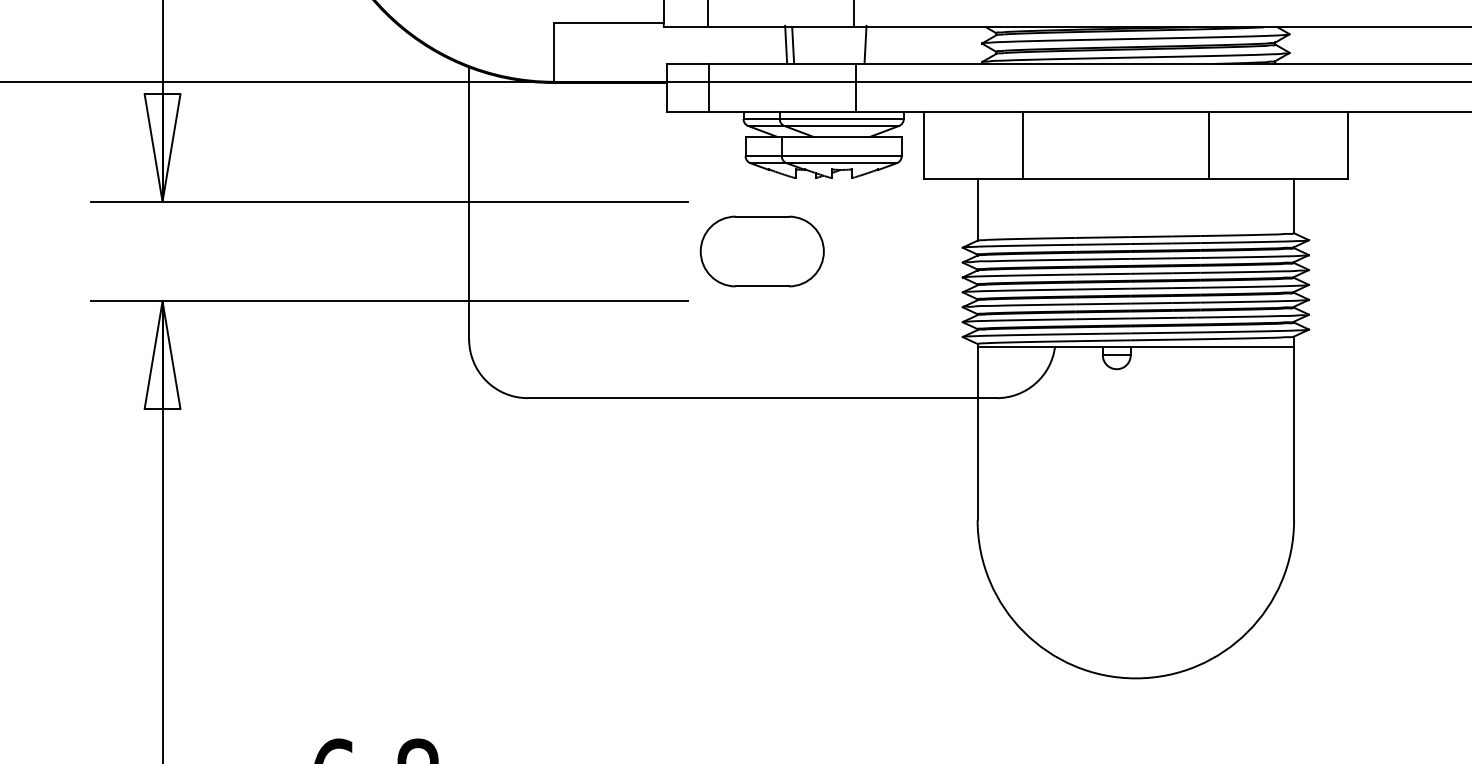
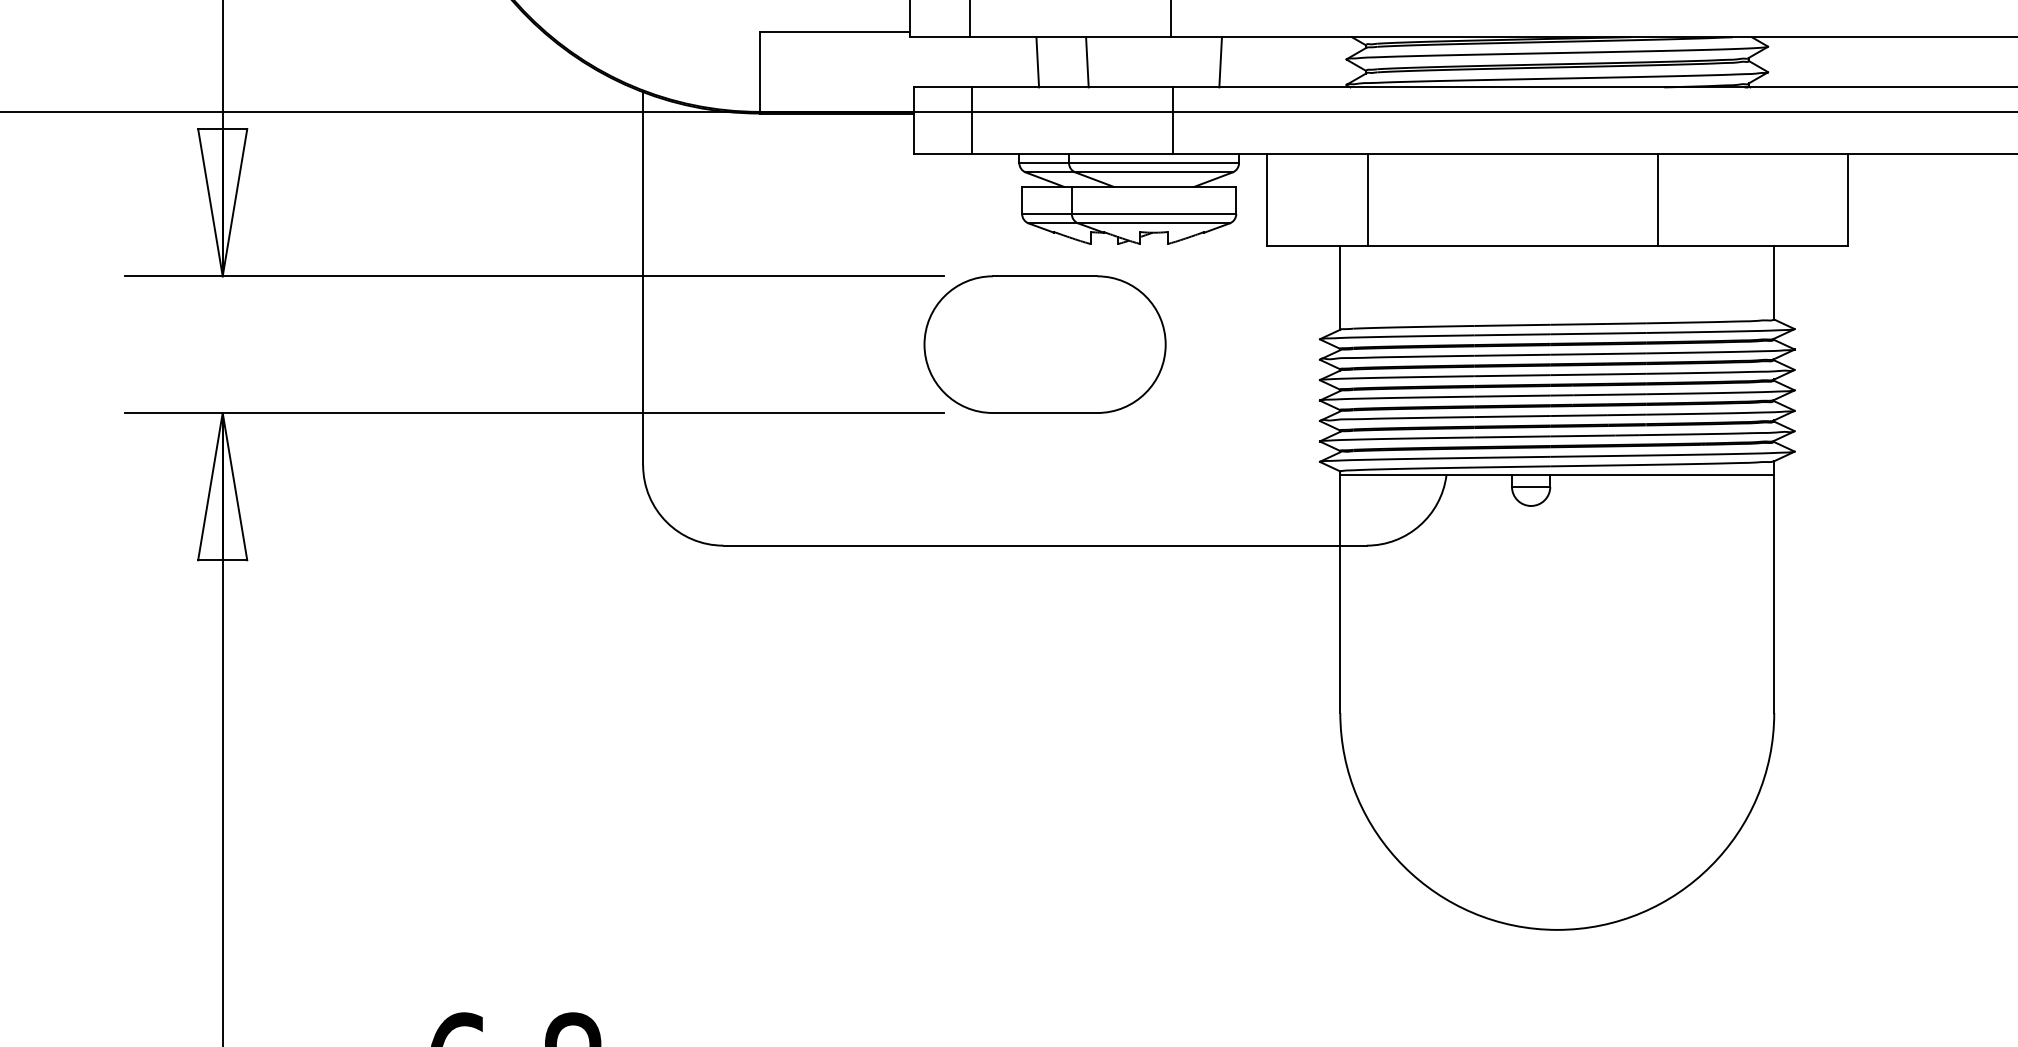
line: (785, 44) -> (1037, 62), moved
line: (865, 44) -> (1220, 62), moved
line: (1022, 145) -> (1367, 199), moved
part: (761, 251) -> (1044, 344), size x1.43

